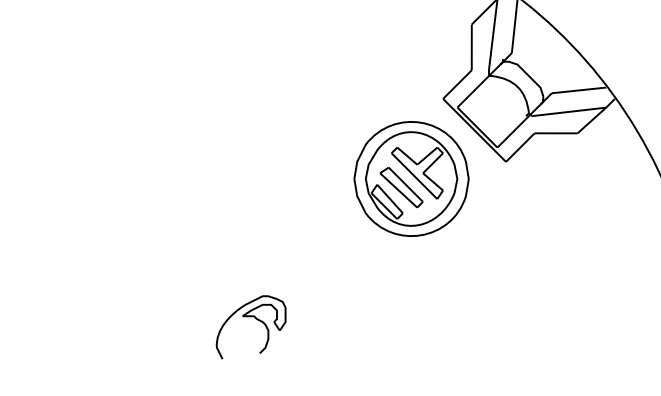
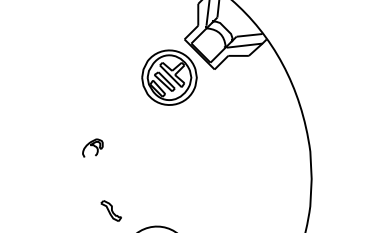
part: (250, 324) -> (92, 147), size x0.6

